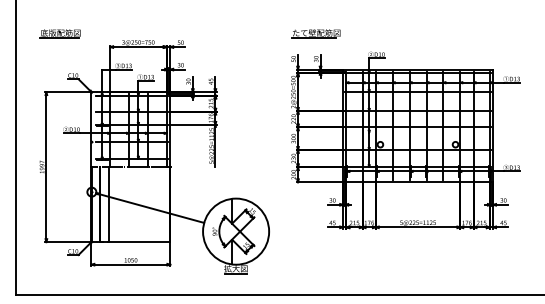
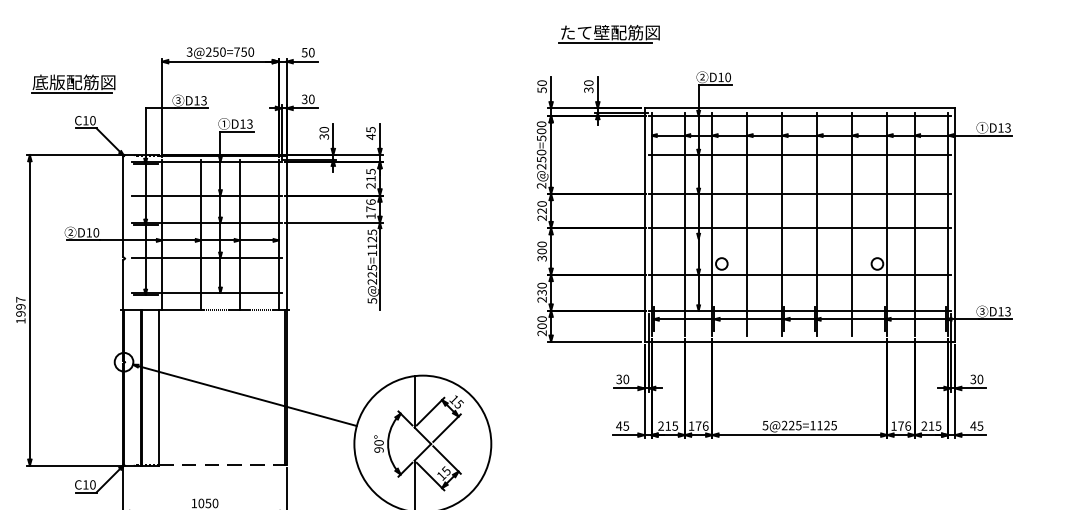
part: (59, 33) -> (71, 83), moved
part: (315, 33) -> (608, 33), moved
line: (139, 241) -> (222, 464), solid -> dashed

